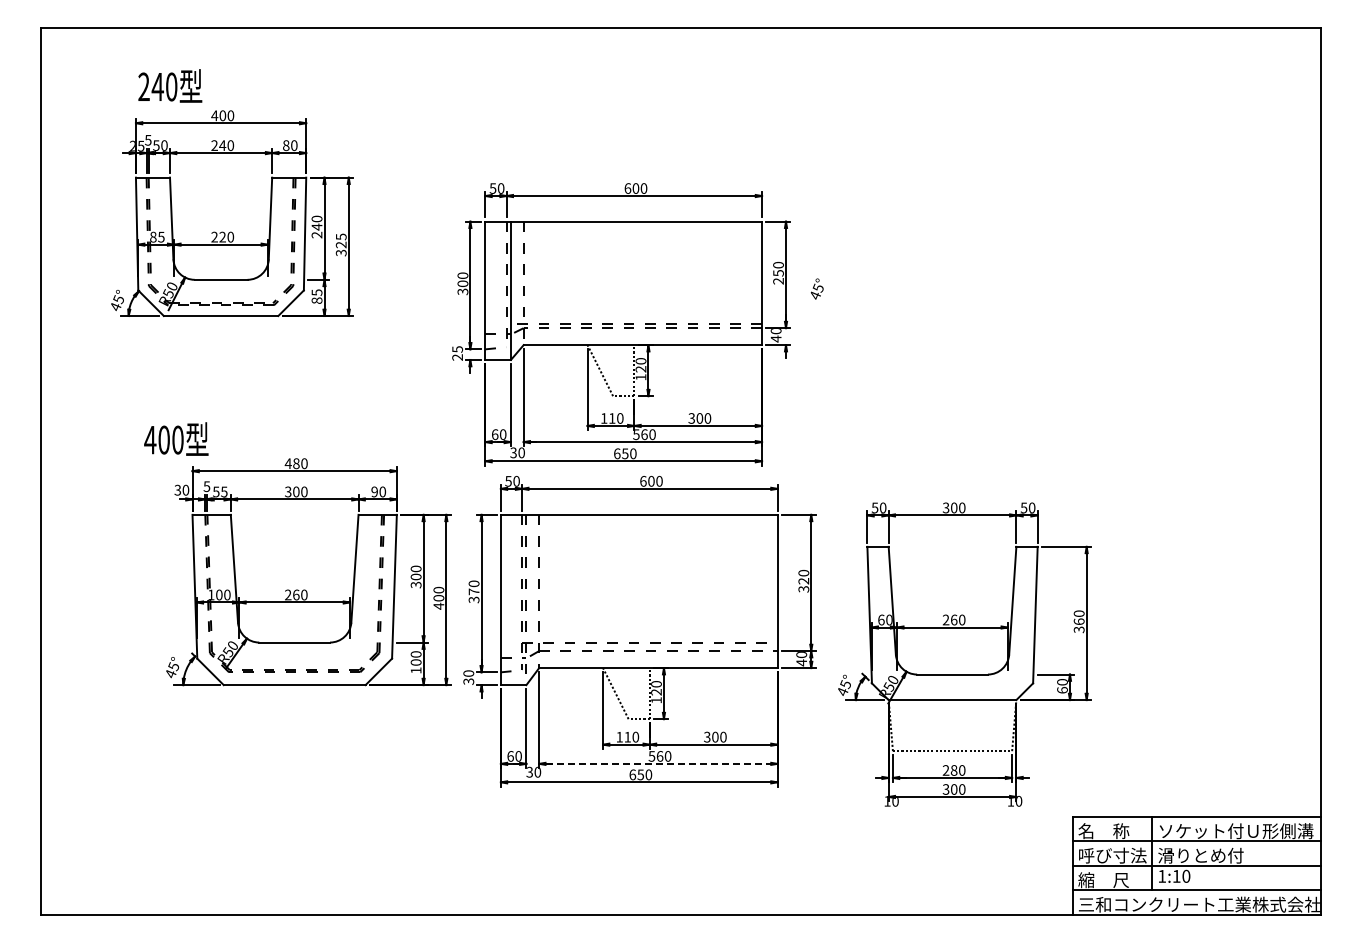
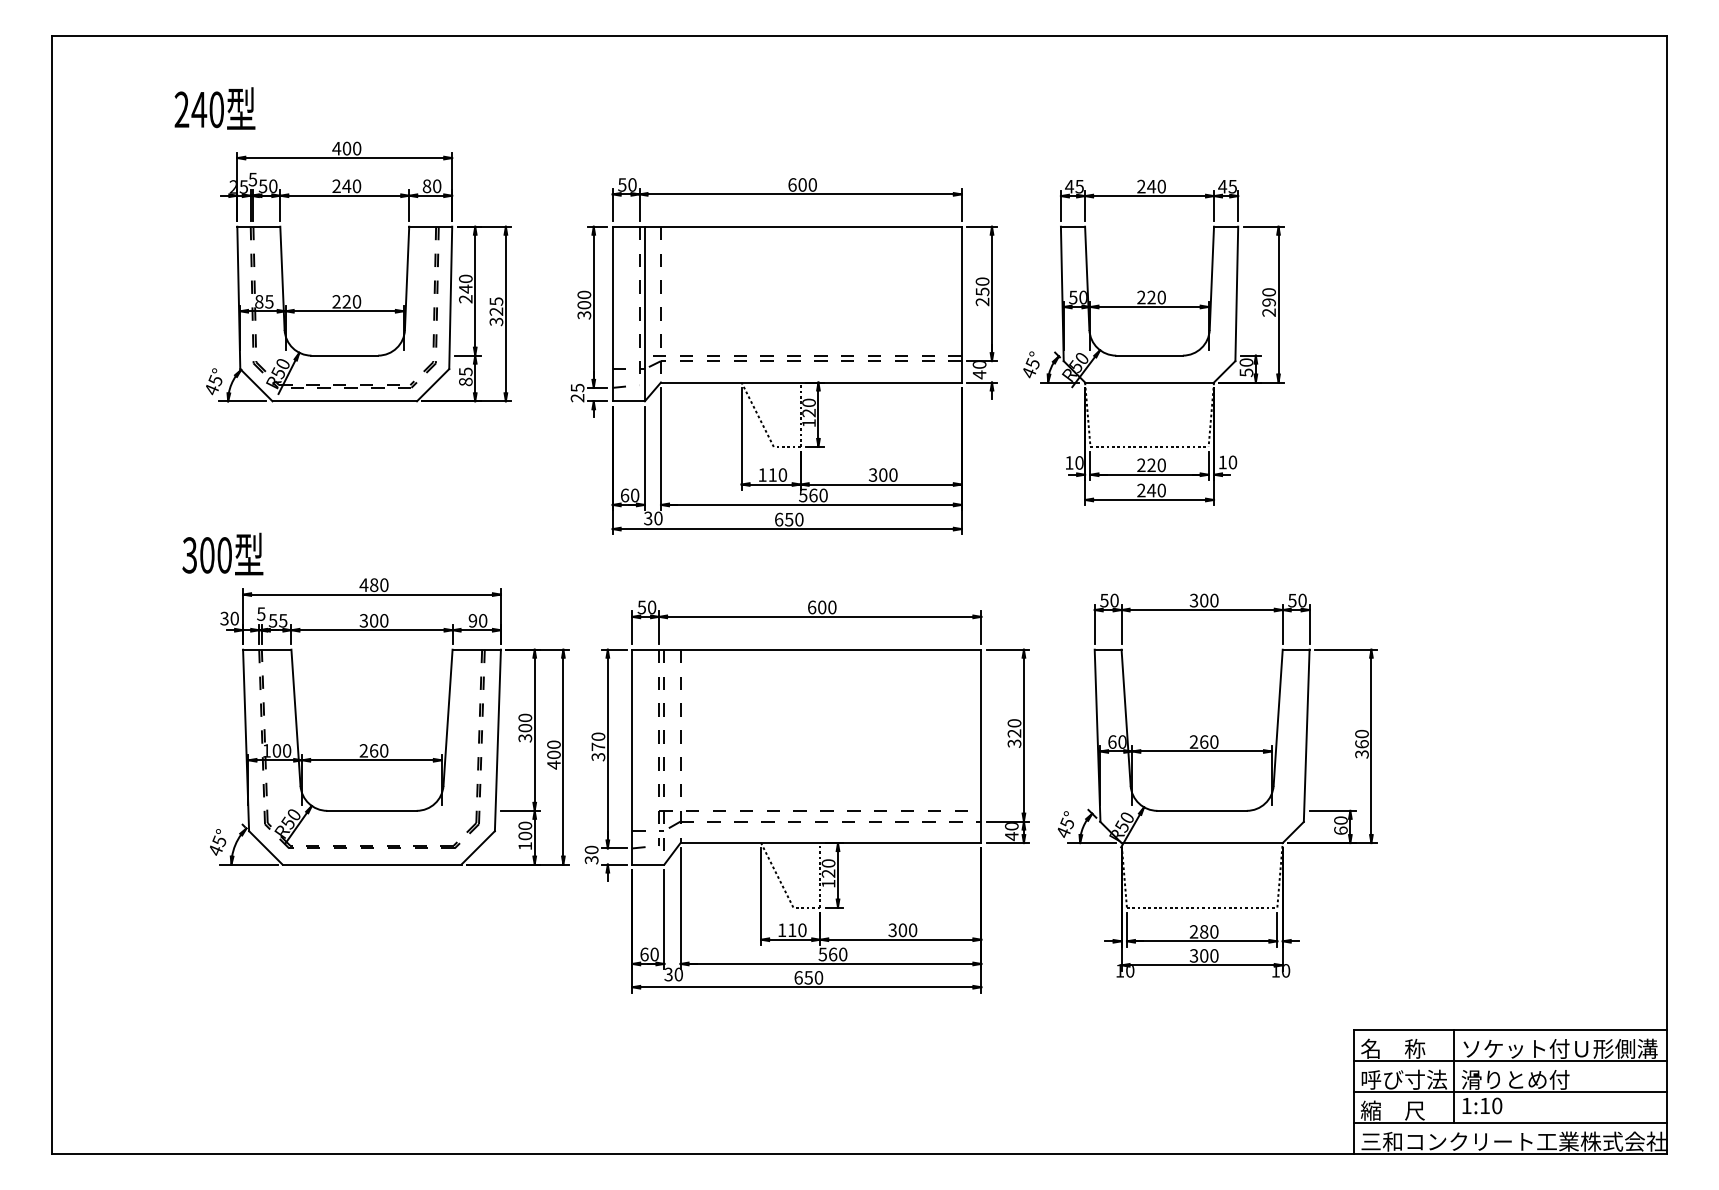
part: (231, 231) -> (357, 294), moved
part: (920, 271) -> (1161, 342), added
part: (621, 324) -> (784, 356), moved
text: (150, 439) -> (190, 554), 400 -> 300
part: (964, 654) -> (1217, 785), moved
line: (658, 763) -> (831, 963), dashed -> solid

